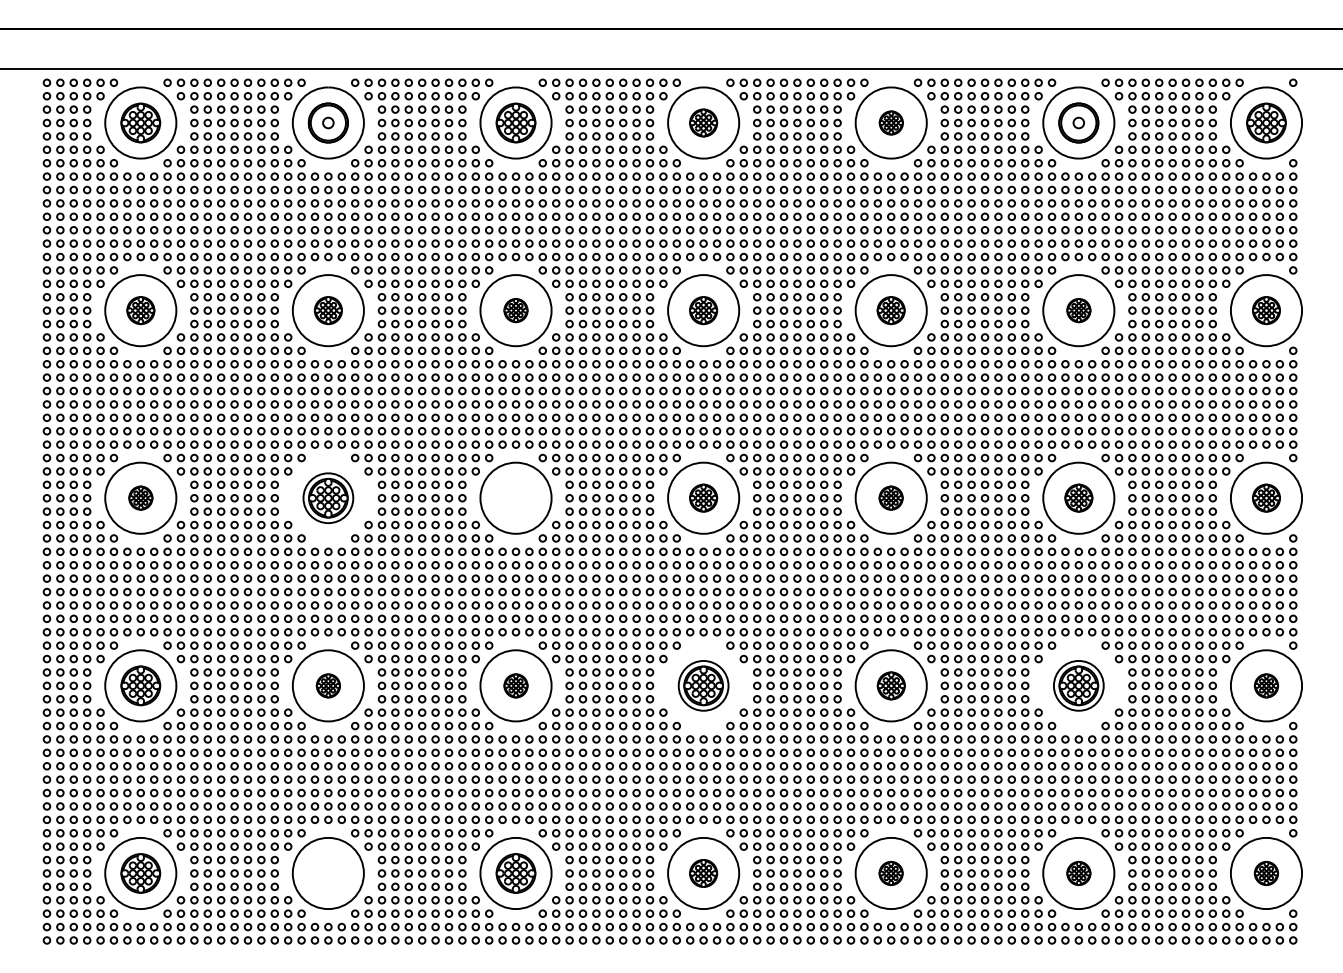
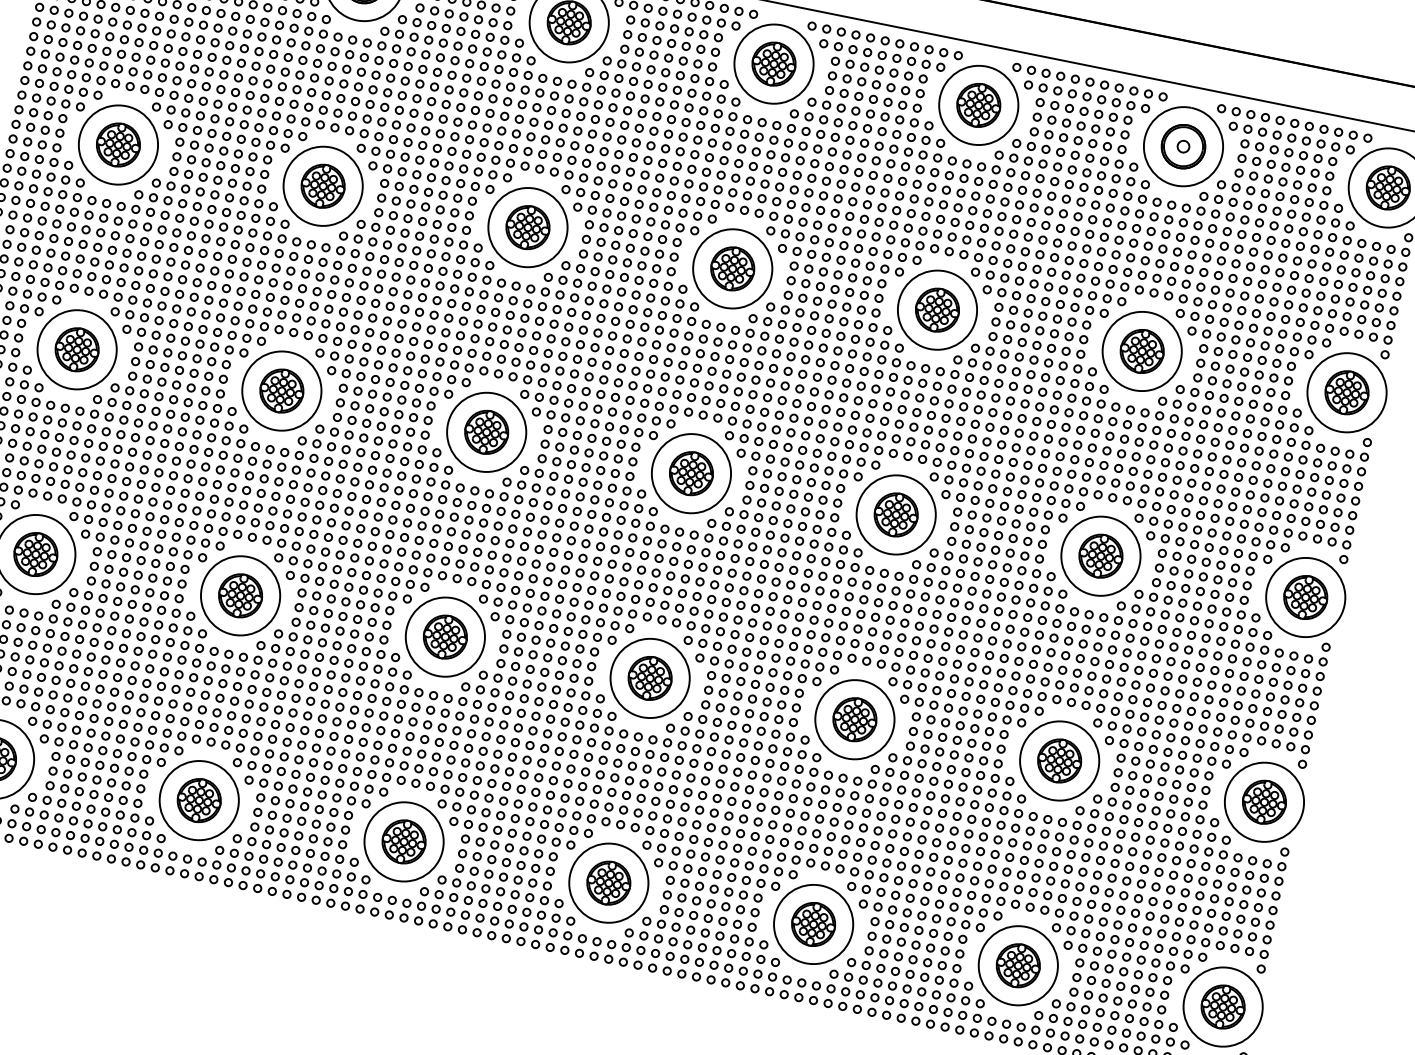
part: (703, 122) -> (773, 63), size x1.43
part: (891, 122) -> (979, 104), size x1.67
part: (140, 310) -> (118, 144), size x1.43
part: (328, 310) -> (323, 186), size x1.43
part: (515, 310) -> (527, 227), size x1.67
part: (703, 310) -> (732, 268), size x1.43
part: (890, 310) -> (936, 309), size x1.43
part: (1078, 310) -> (1141, 351), size x1.67
part: (1266, 310) -> (1347, 392), size x1.43
part: (140, 497) -> (76, 348), size x1.67
circle: (327, 497) -> (281, 390), size x1.43
part: (703, 497) -> (691, 472), size x1.43
part: (890, 497) -> (895, 513), size x1.67
part: (1078, 497) -> (1100, 555), size x1.43
part: (1266, 497) -> (1305, 596), size x1.43
part: (515, 498) -> (486, 432), added
part: (328, 685) -> (240, 595), size x1.67
part: (515, 685) -> (444, 636), size x1.67
circle: (703, 685) -> (650, 678), size x1.43
part: (891, 685) -> (855, 719), size x1.43
circle: (1078, 685) -> (1059, 760), size x1.43
part: (1266, 685) -> (1264, 801), size x1.67
part: (328, 873) -> (199, 800), added
part: (703, 873) -> (608, 883), size x1.43
part: (890, 873) -> (812, 924), size x1.67
part: (1078, 873) -> (1018, 965), size x1.67
part: (1266, 873) -> (1223, 1007), size x1.67

